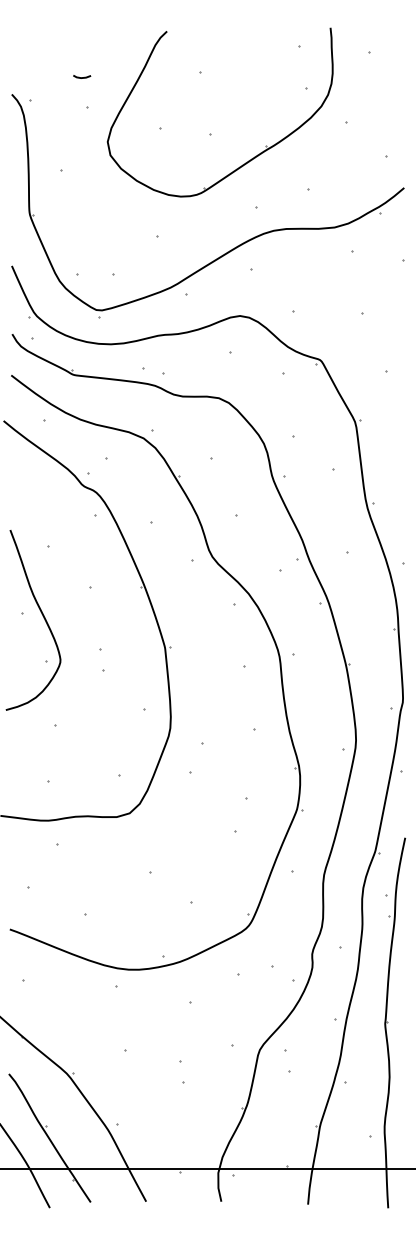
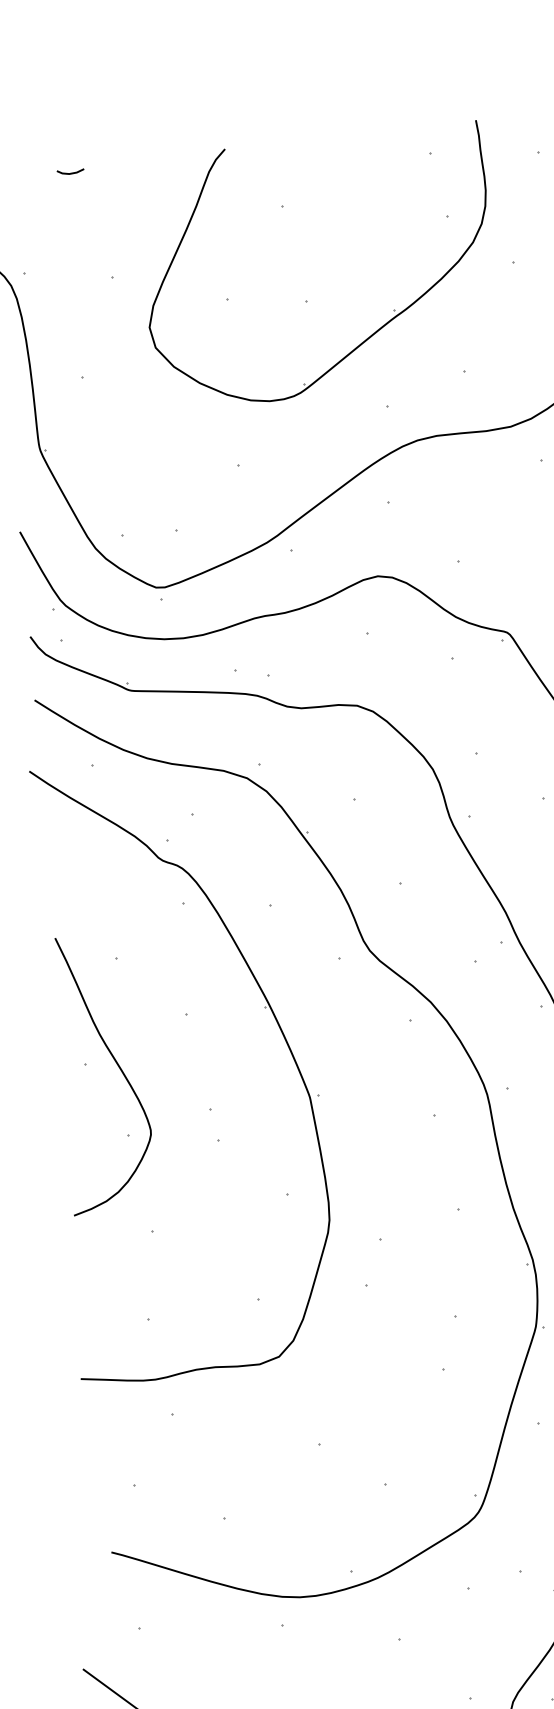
line: (82, 77) -> (71, 172), moved

